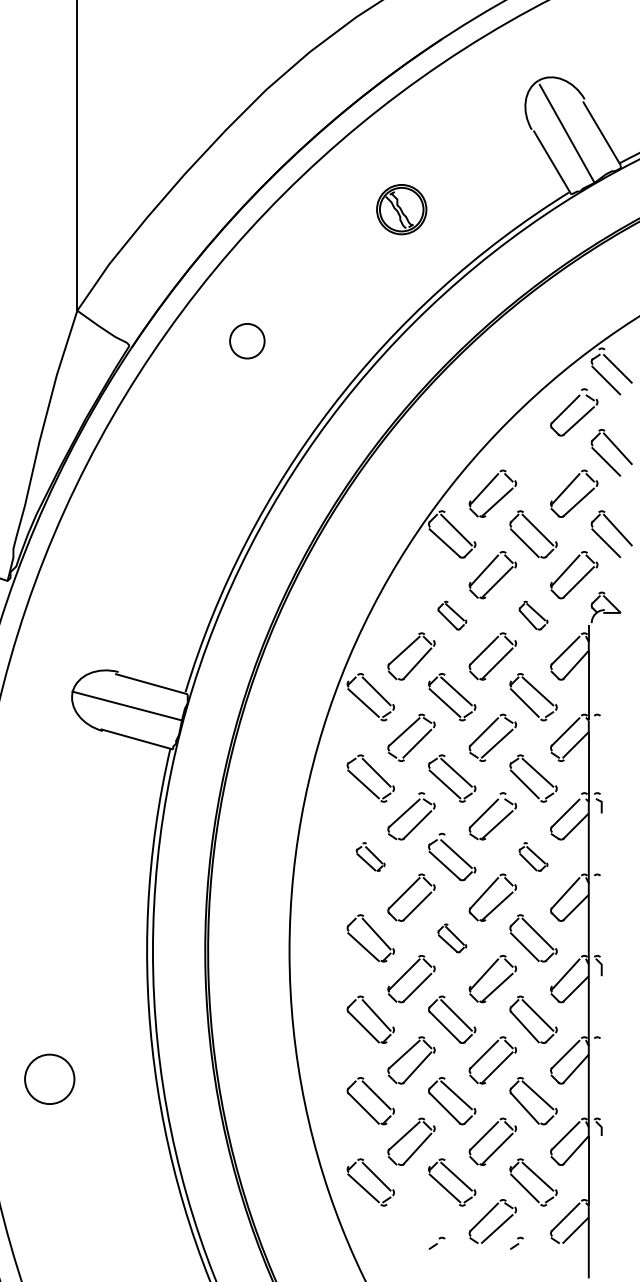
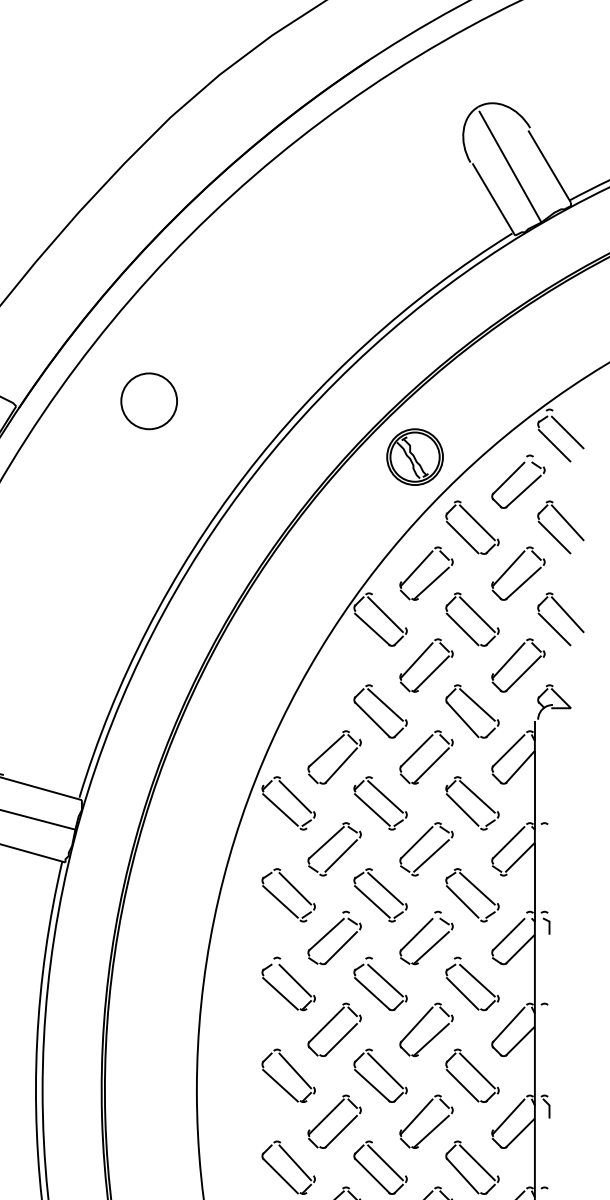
part: (401, 209) -> (414, 456), moved
circle: (247, 340) -> (149, 400), size x1.43
part: (533, 453) -> (472, 528), added
part: (452, 615) -> (380, 711), size x1.67
part: (533, 615) -> (472, 711), size x1.67
part: (370, 856) -> (288, 983), size x1.67
part: (533, 856) -> (472, 983), size x1.67
part: (452, 938) -> (380, 1075), size x1.67

